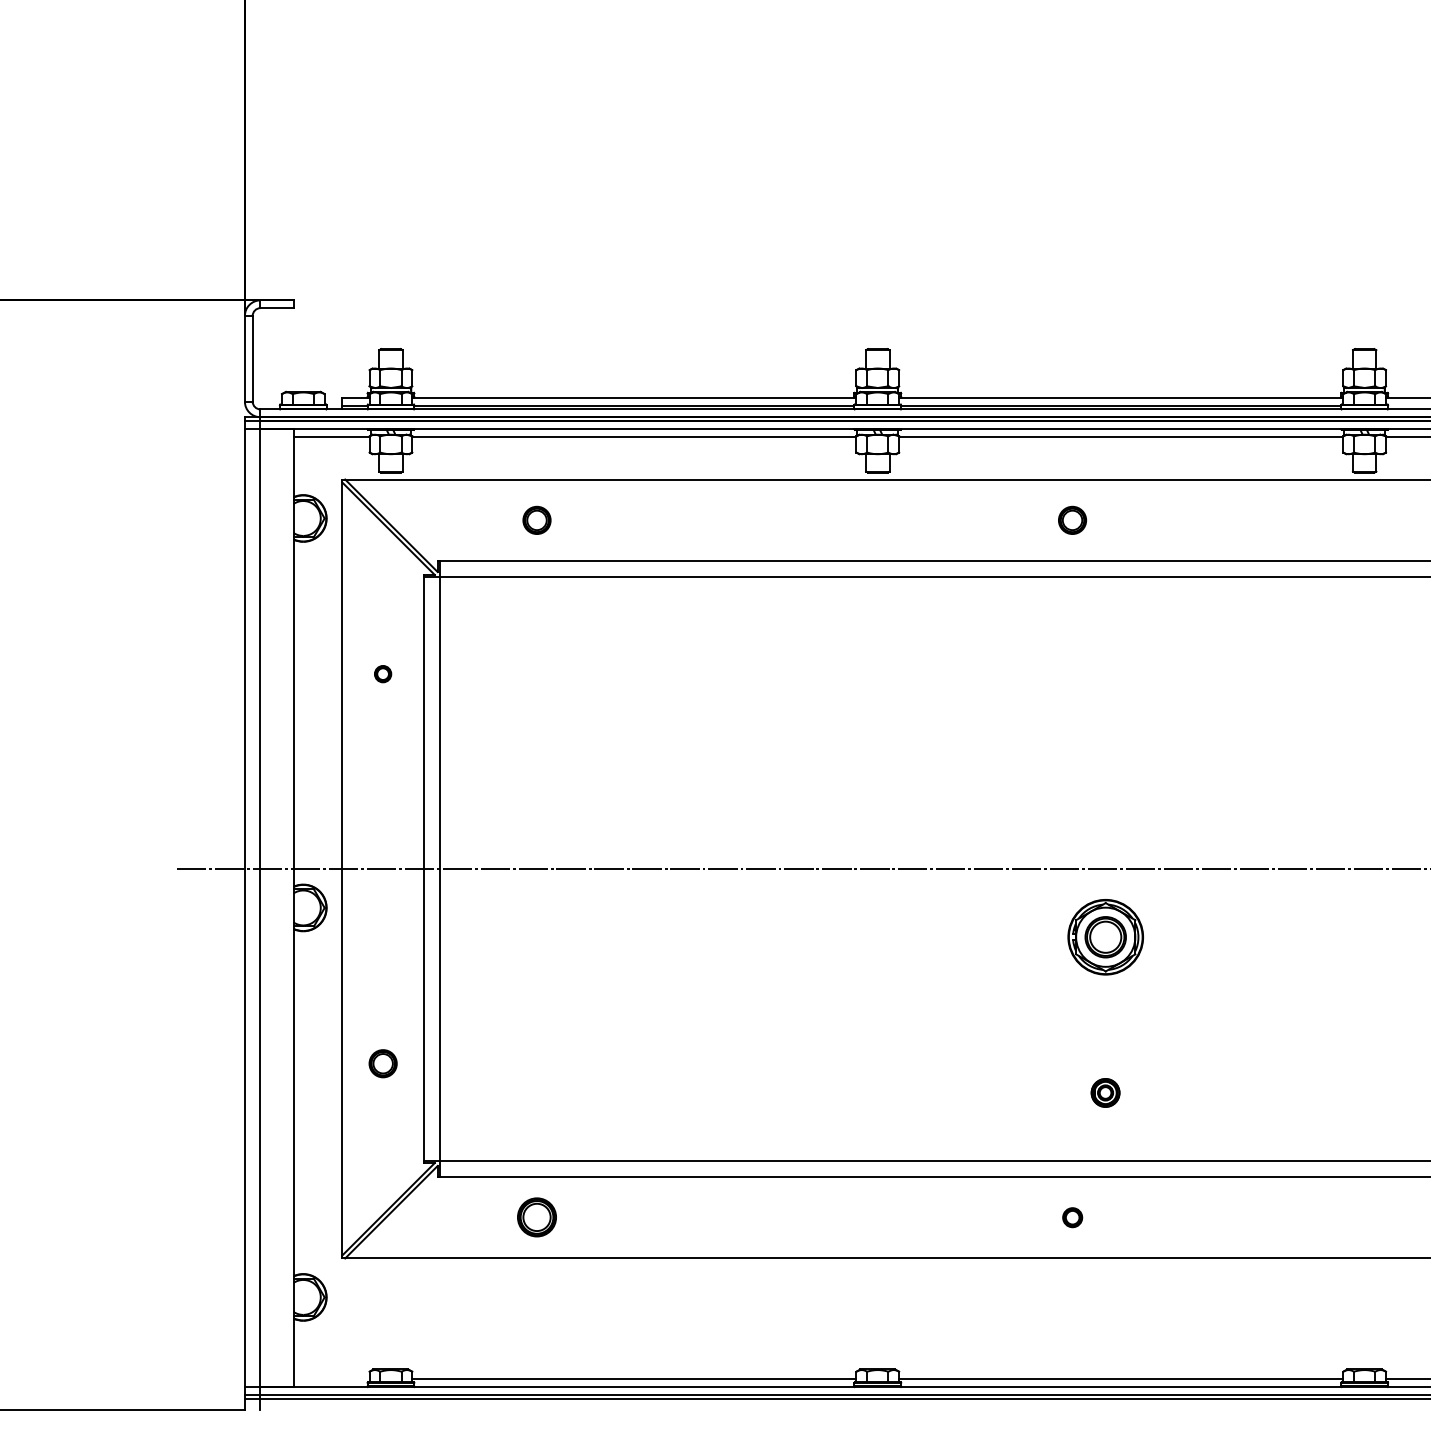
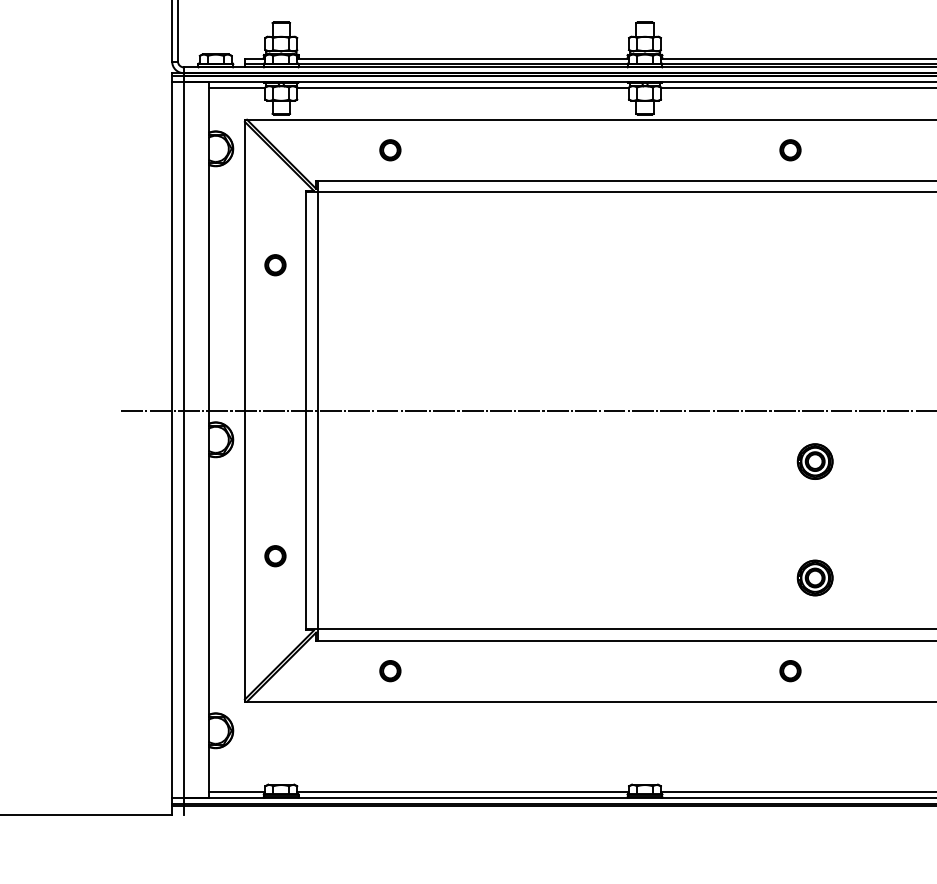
part: (382, 673) -> (274, 264), size x1.67
part: (1105, 936) -> (815, 461), size x0.62
part: (1105, 1092) -> (815, 577), size x1.67
part: (536, 1217) -> (390, 671), size x0.71
part: (1072, 1217) -> (790, 671), size x1.43
line: (331, 1379) -> (236, 792), added

